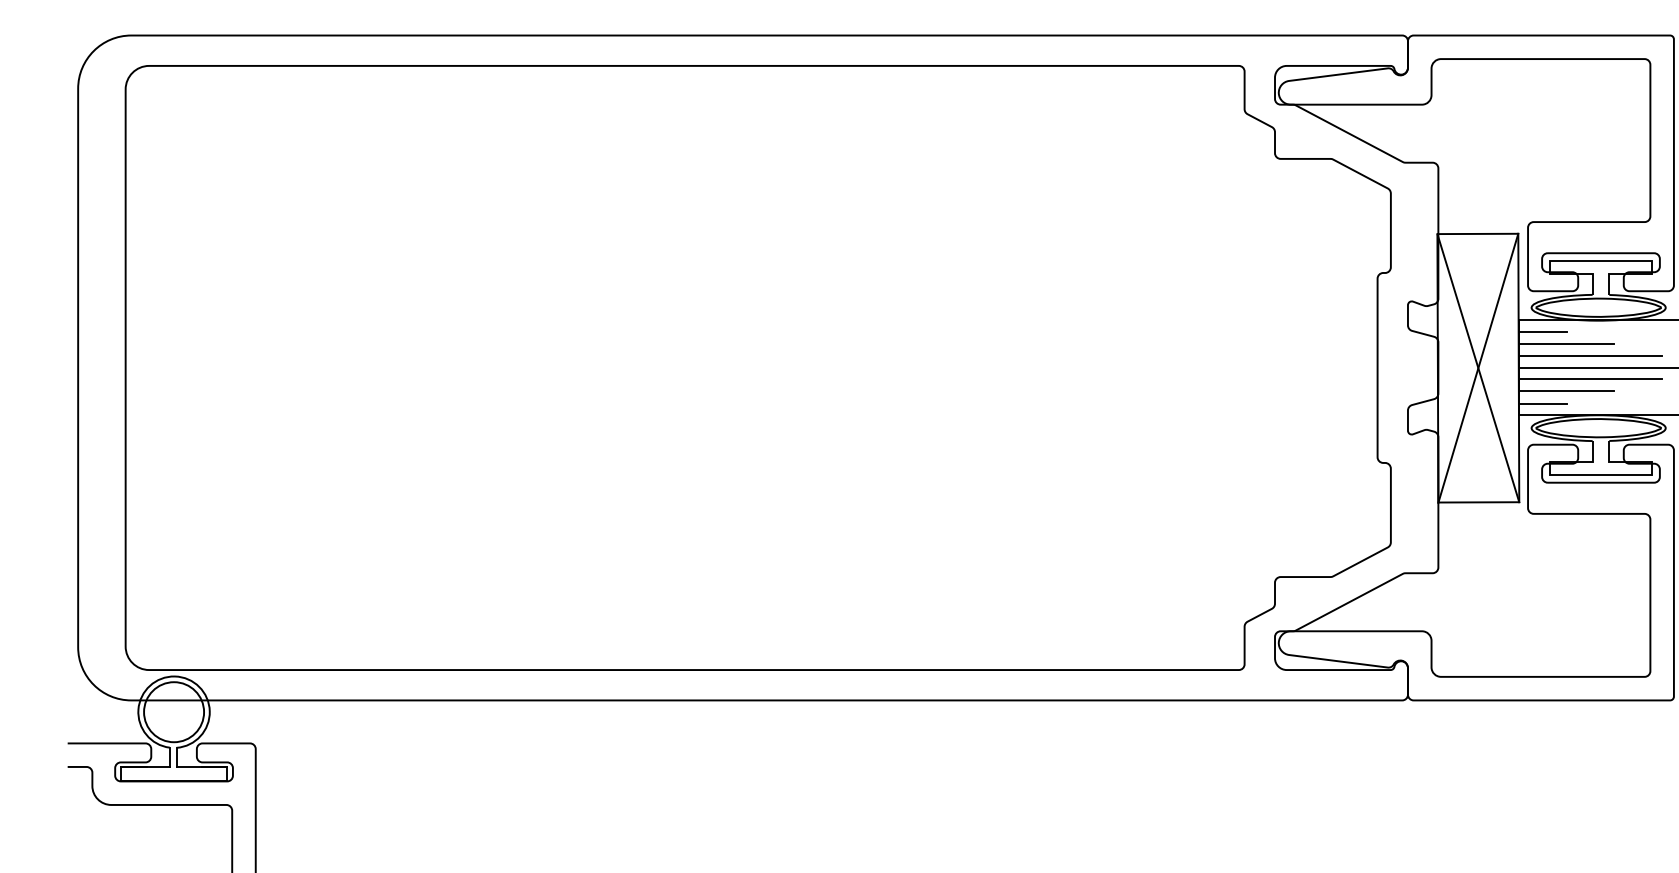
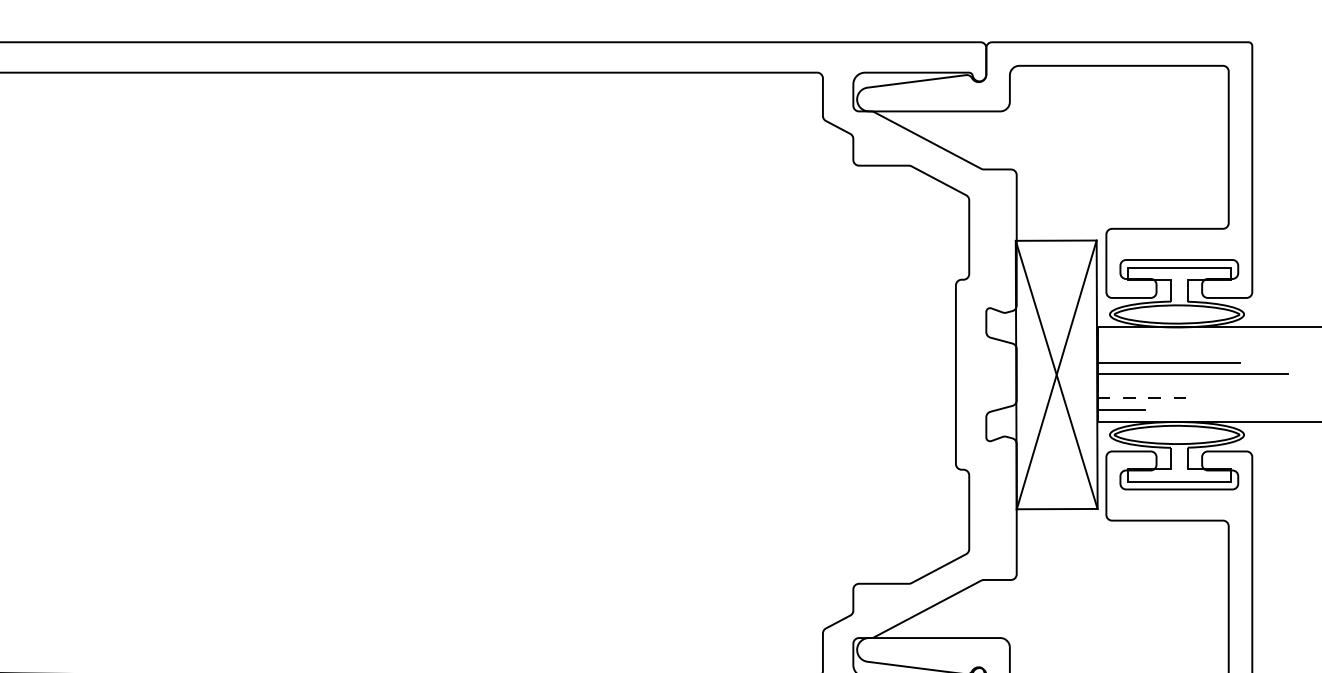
line: (1542, 332) -> (1120, 339), removed
line: (1566, 344) -> (1144, 351), removed
line: (1590, 379) -> (1168, 386), removed
line: (1567, 391) -> (1145, 398), solid -> dashed

